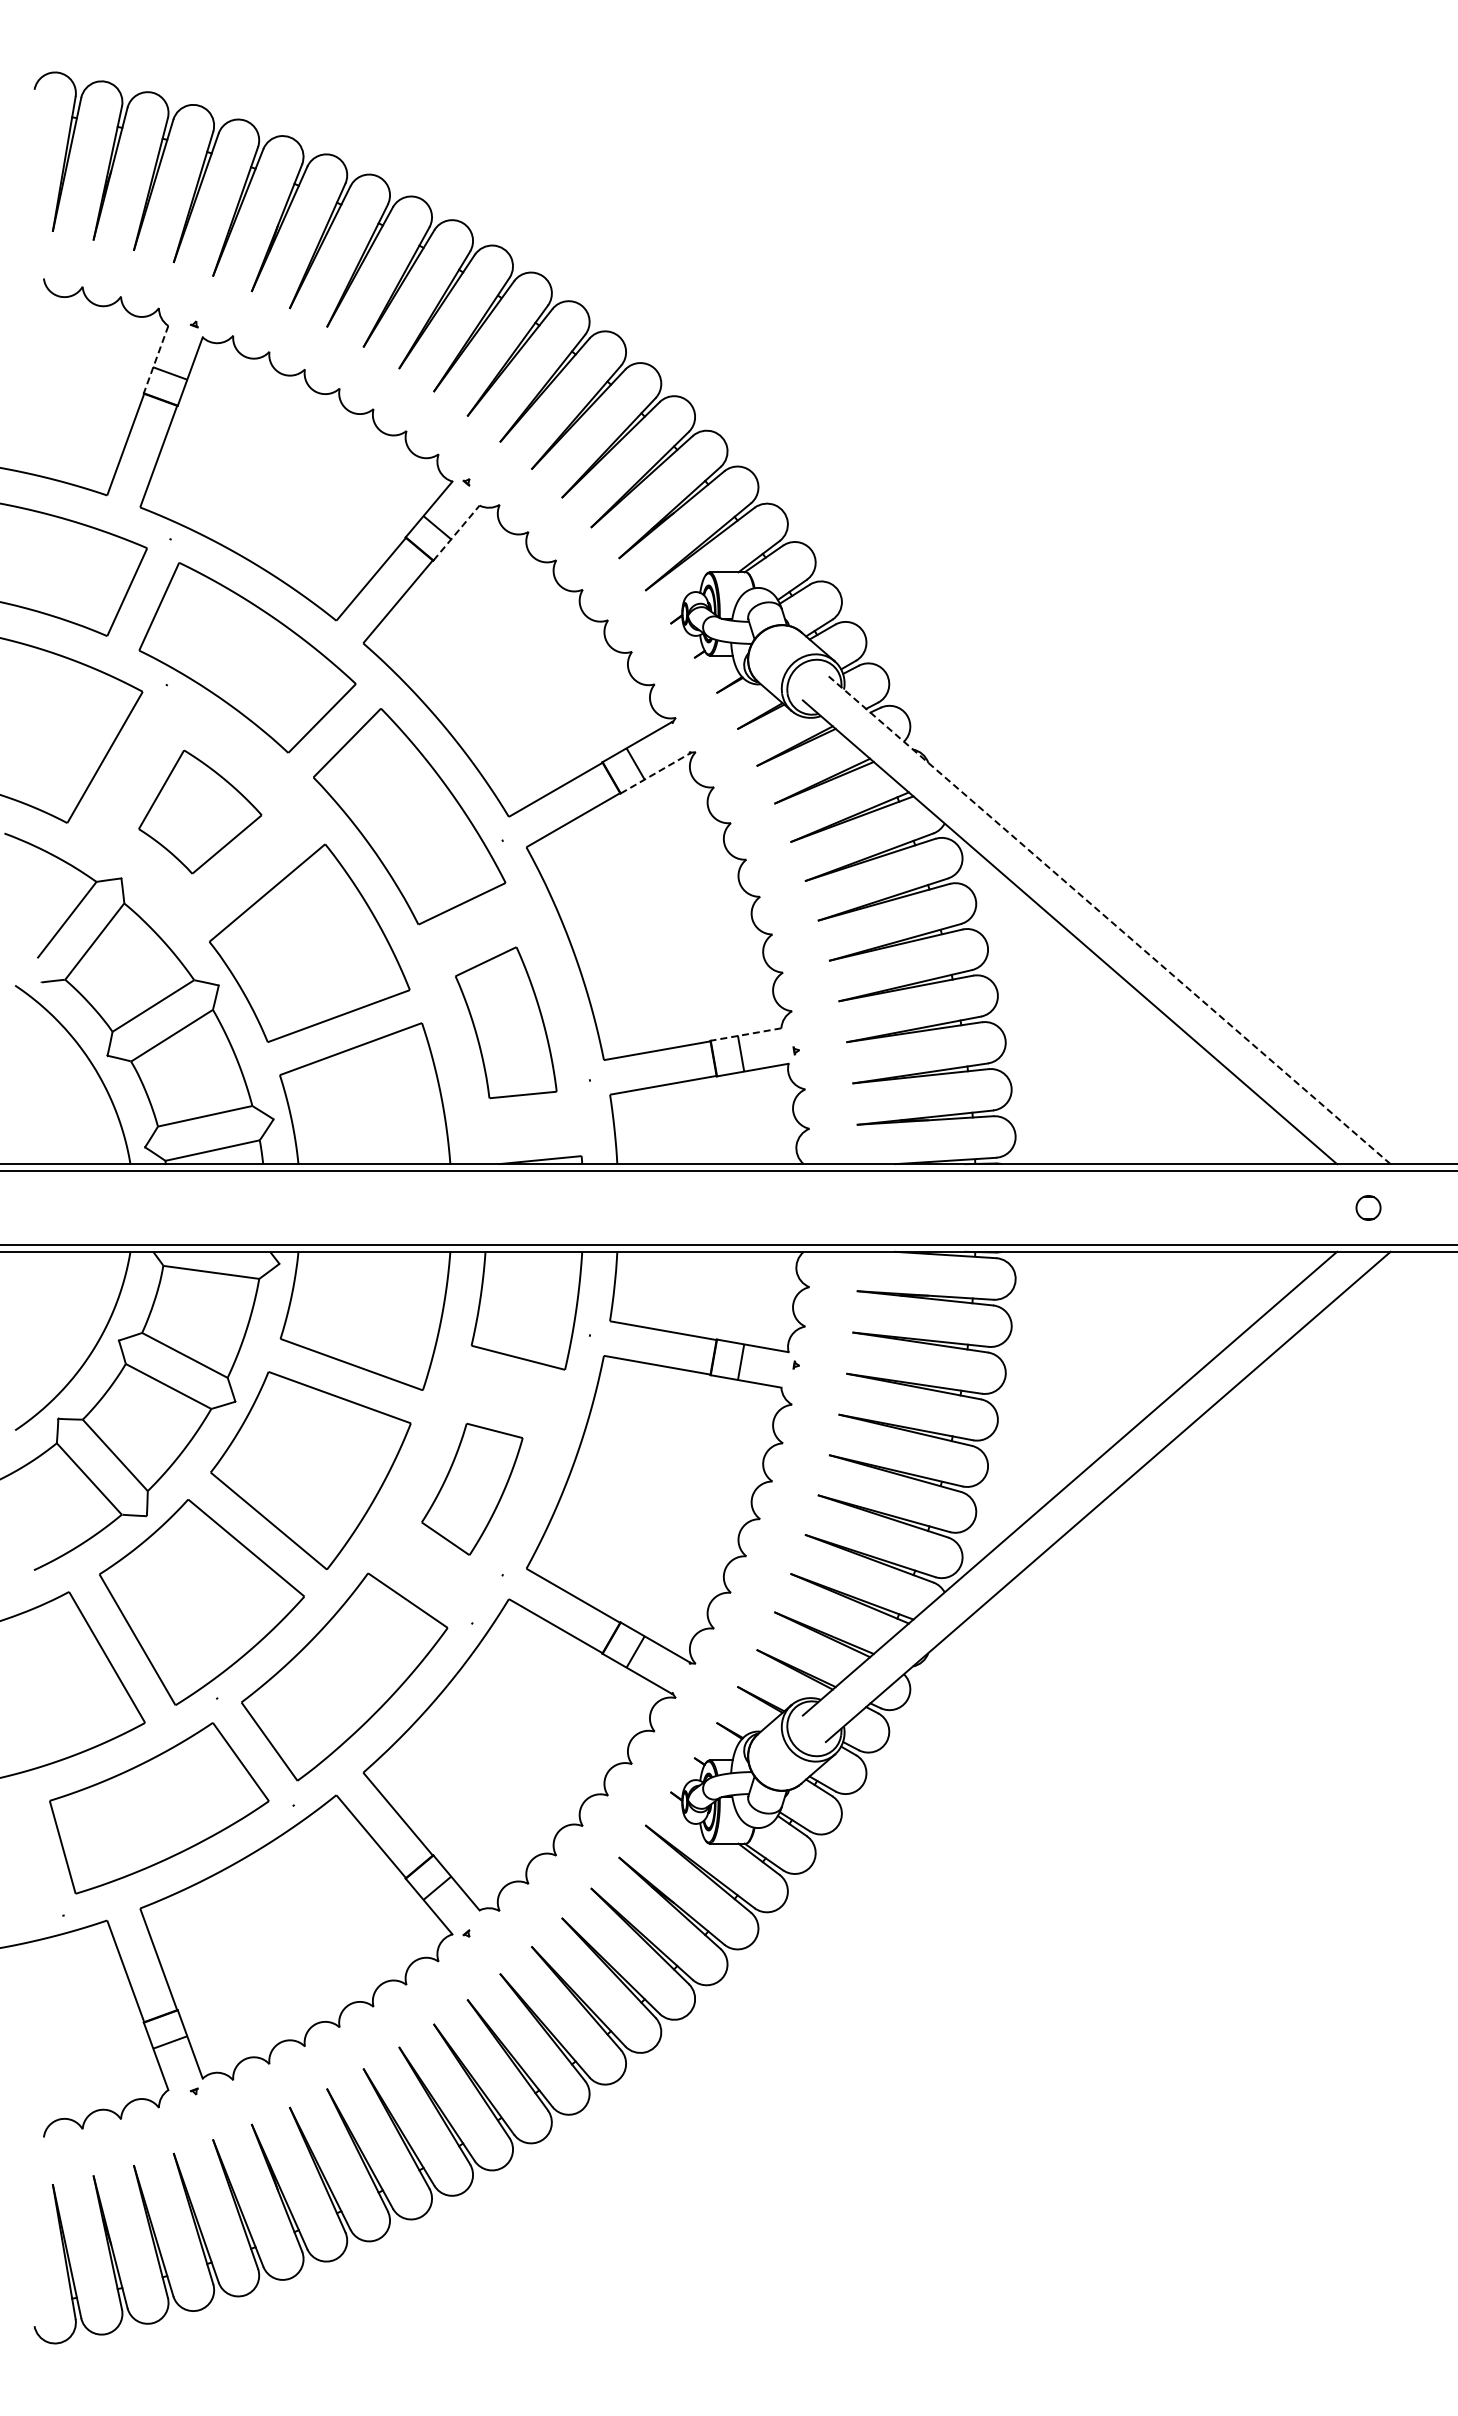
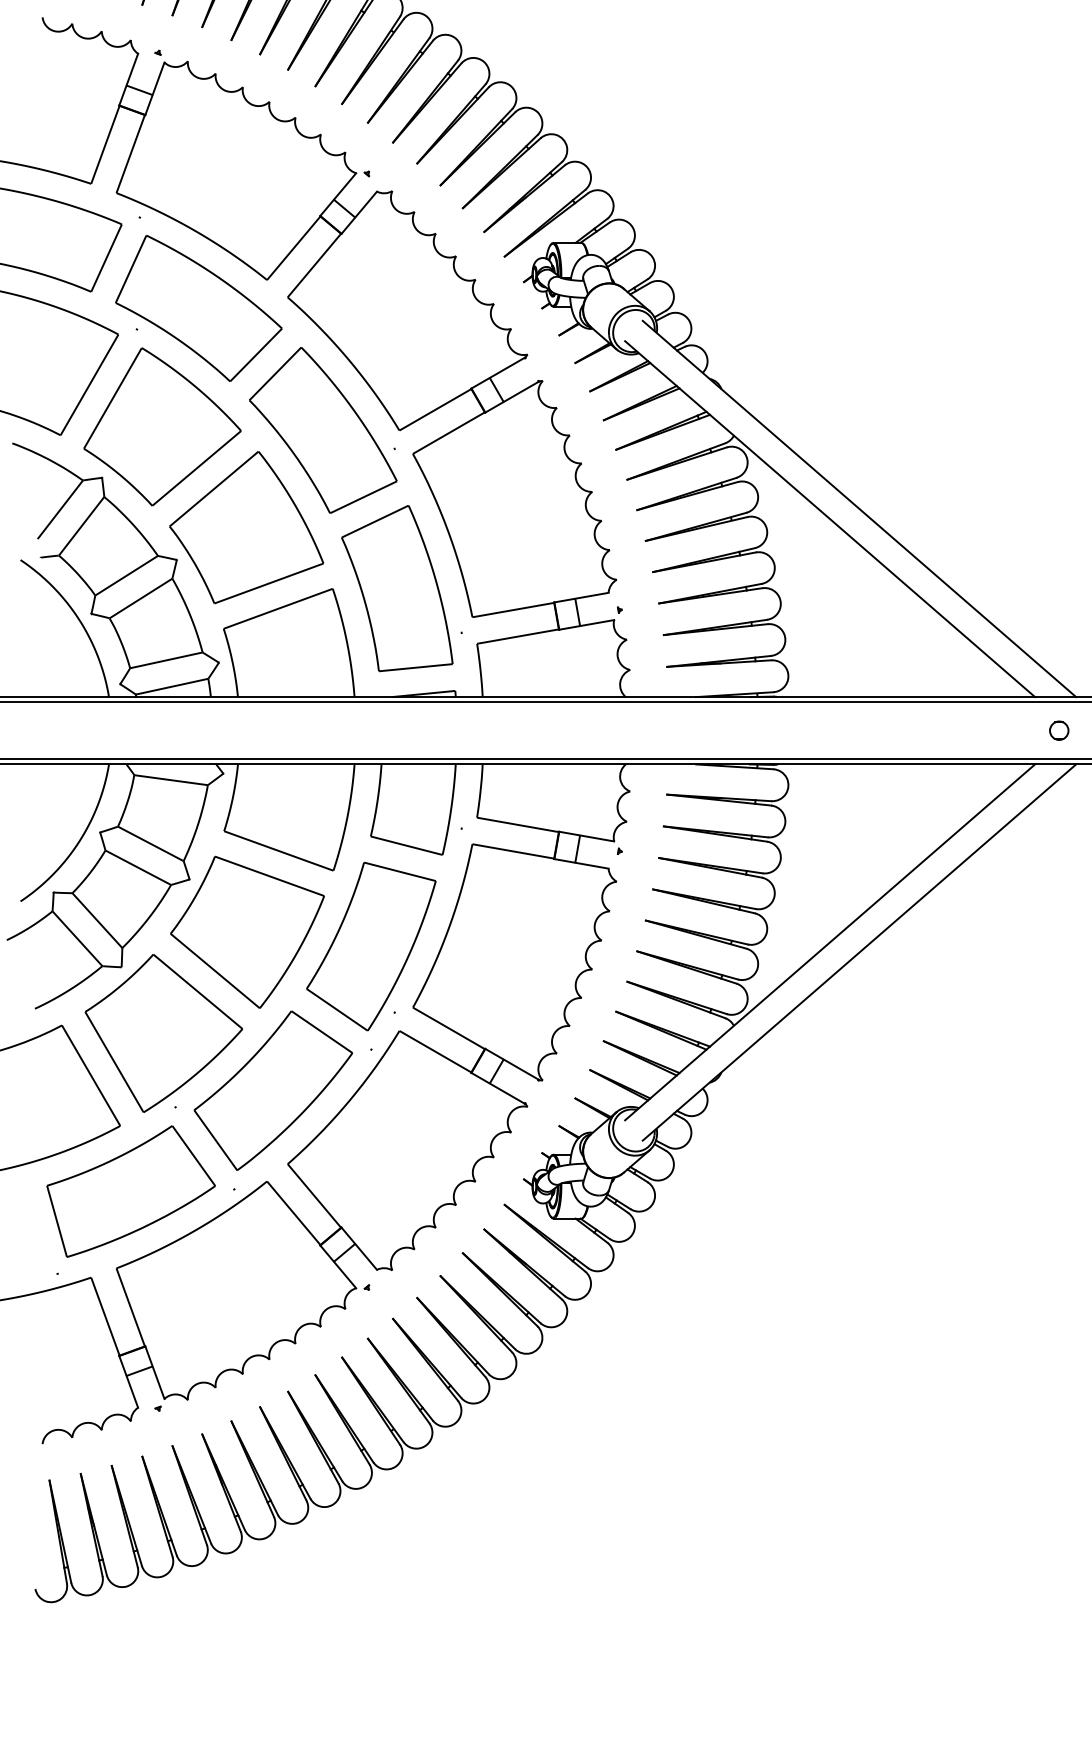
line: (156, 359) -> (129, 79), dashed -> solid
line: (456, 533) -> (359, 213), dashed -> solid
line: (655, 773) -> (511, 397), dashed -> solid
part: (200, 811) -> (162, 426), size x1.67
line: (1108, 919) -> (859, 509), dashed -> solid
part: (506, 1022) -> (397, 588), size x1.43
line: (746, 1034) -> (581, 597), dashed -> solid
part: (472, 1489) -> (371, 946), size x1.67

